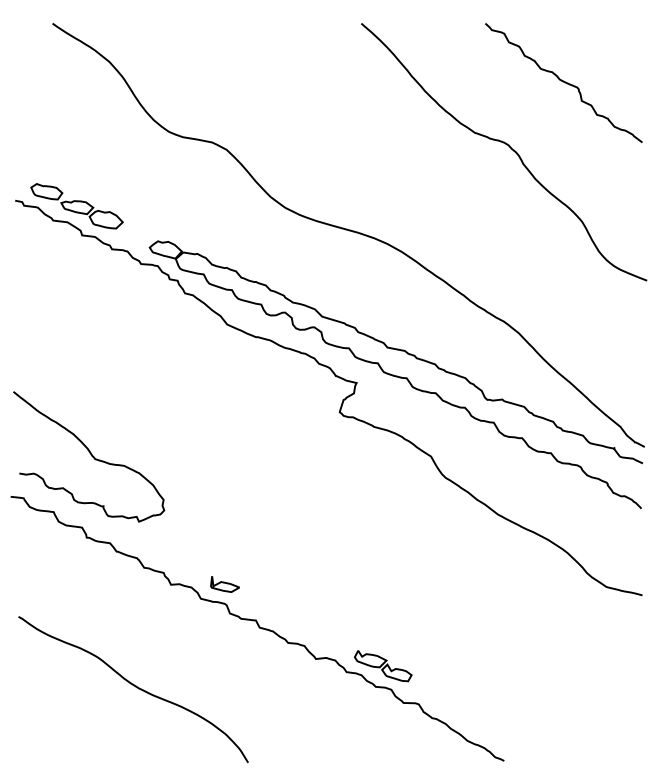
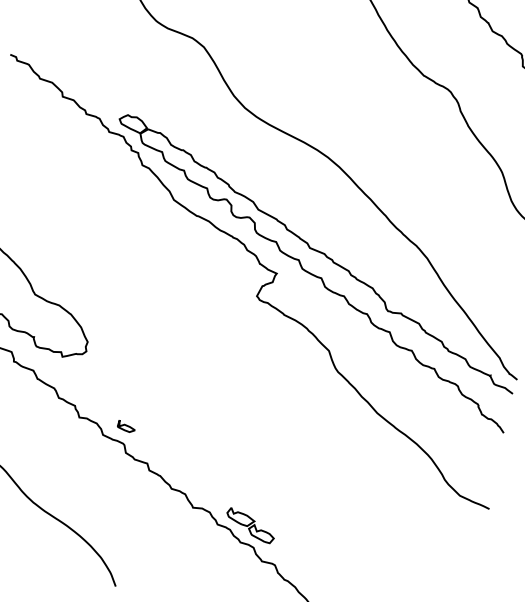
part: (76, 206) -> (62, 70), removed
part: (224, 584) -> (126, 426), size x0.7

